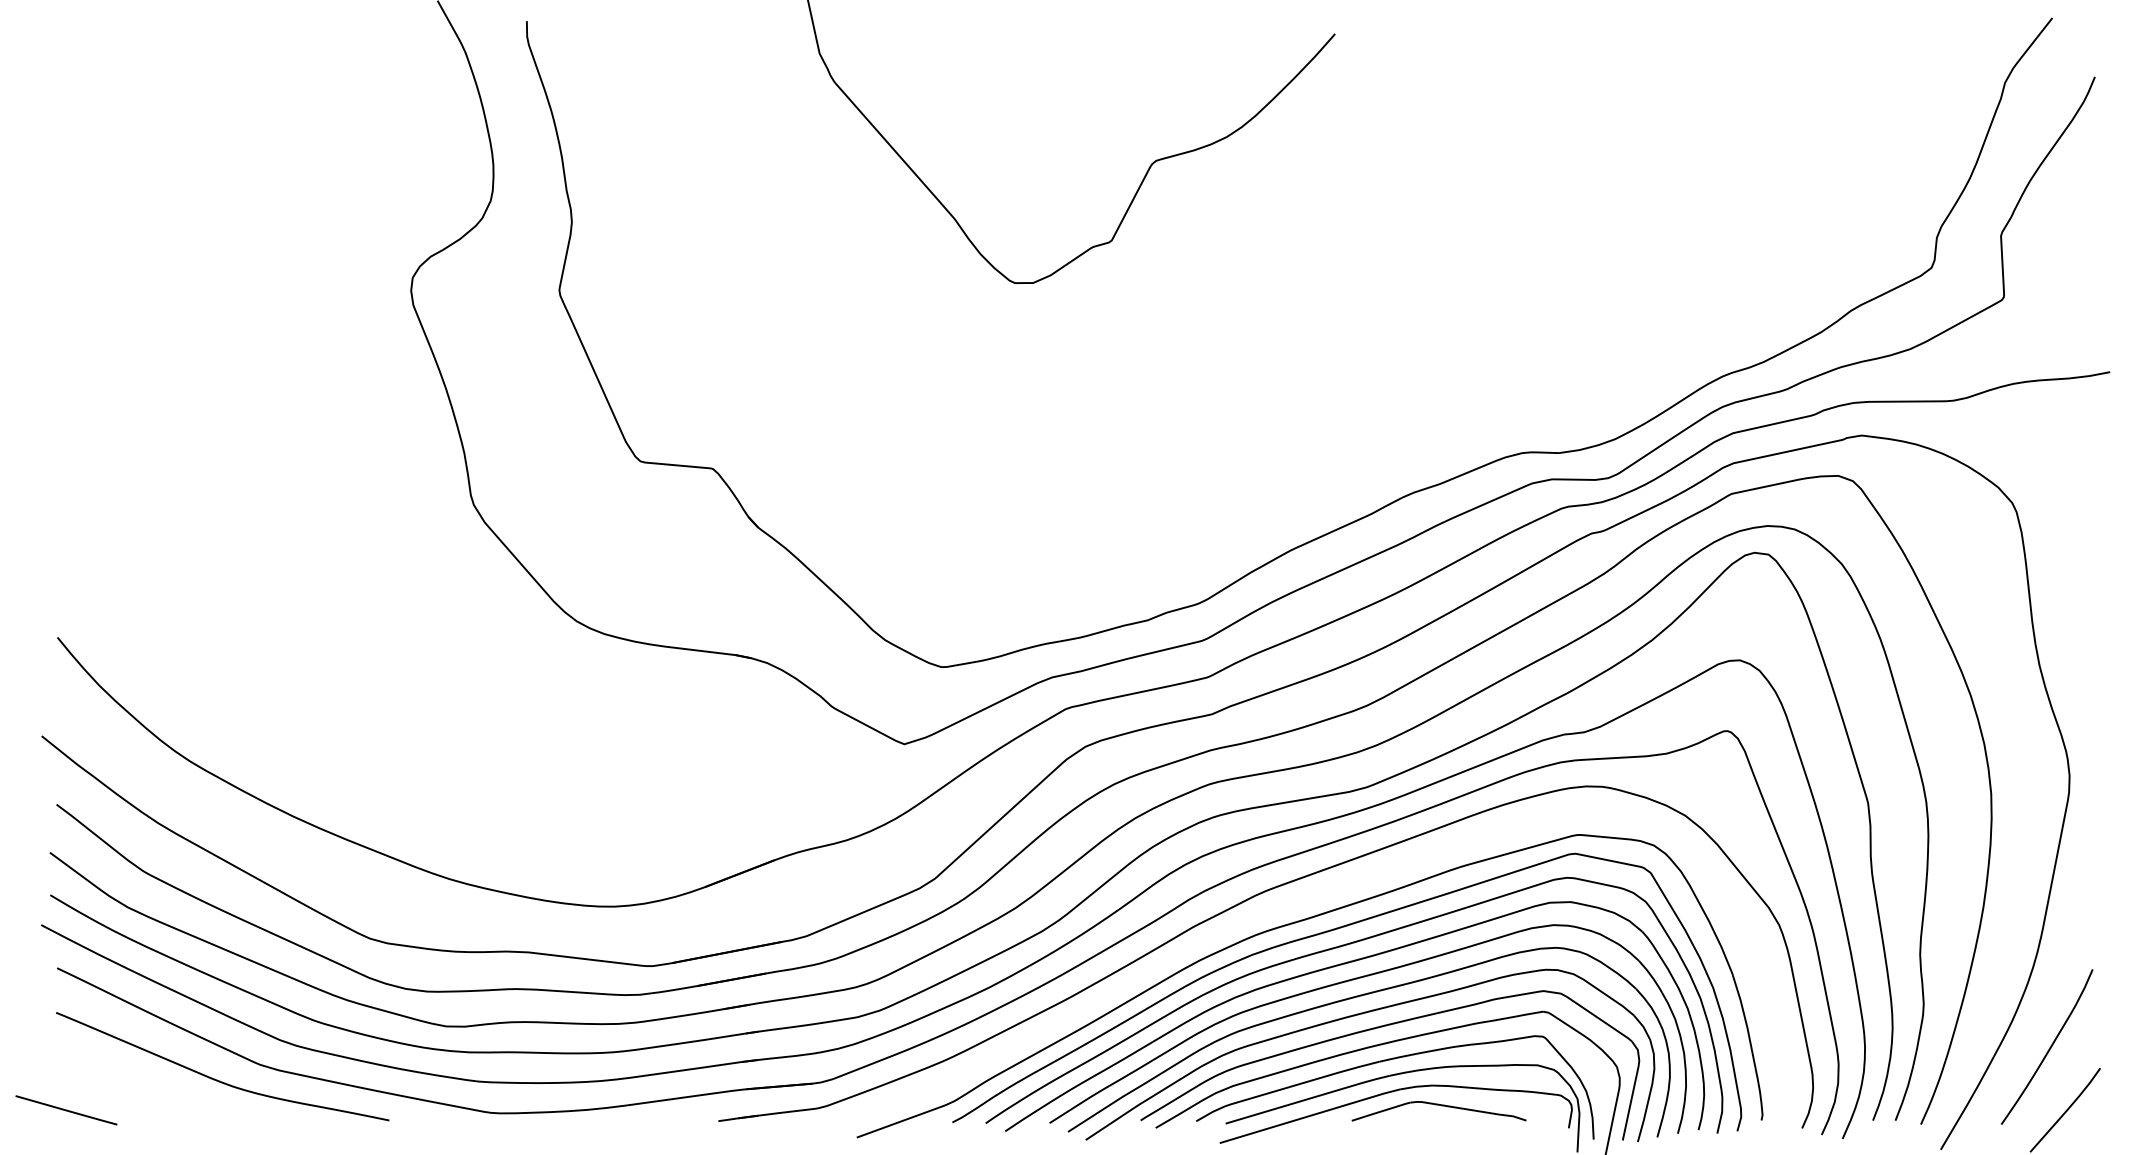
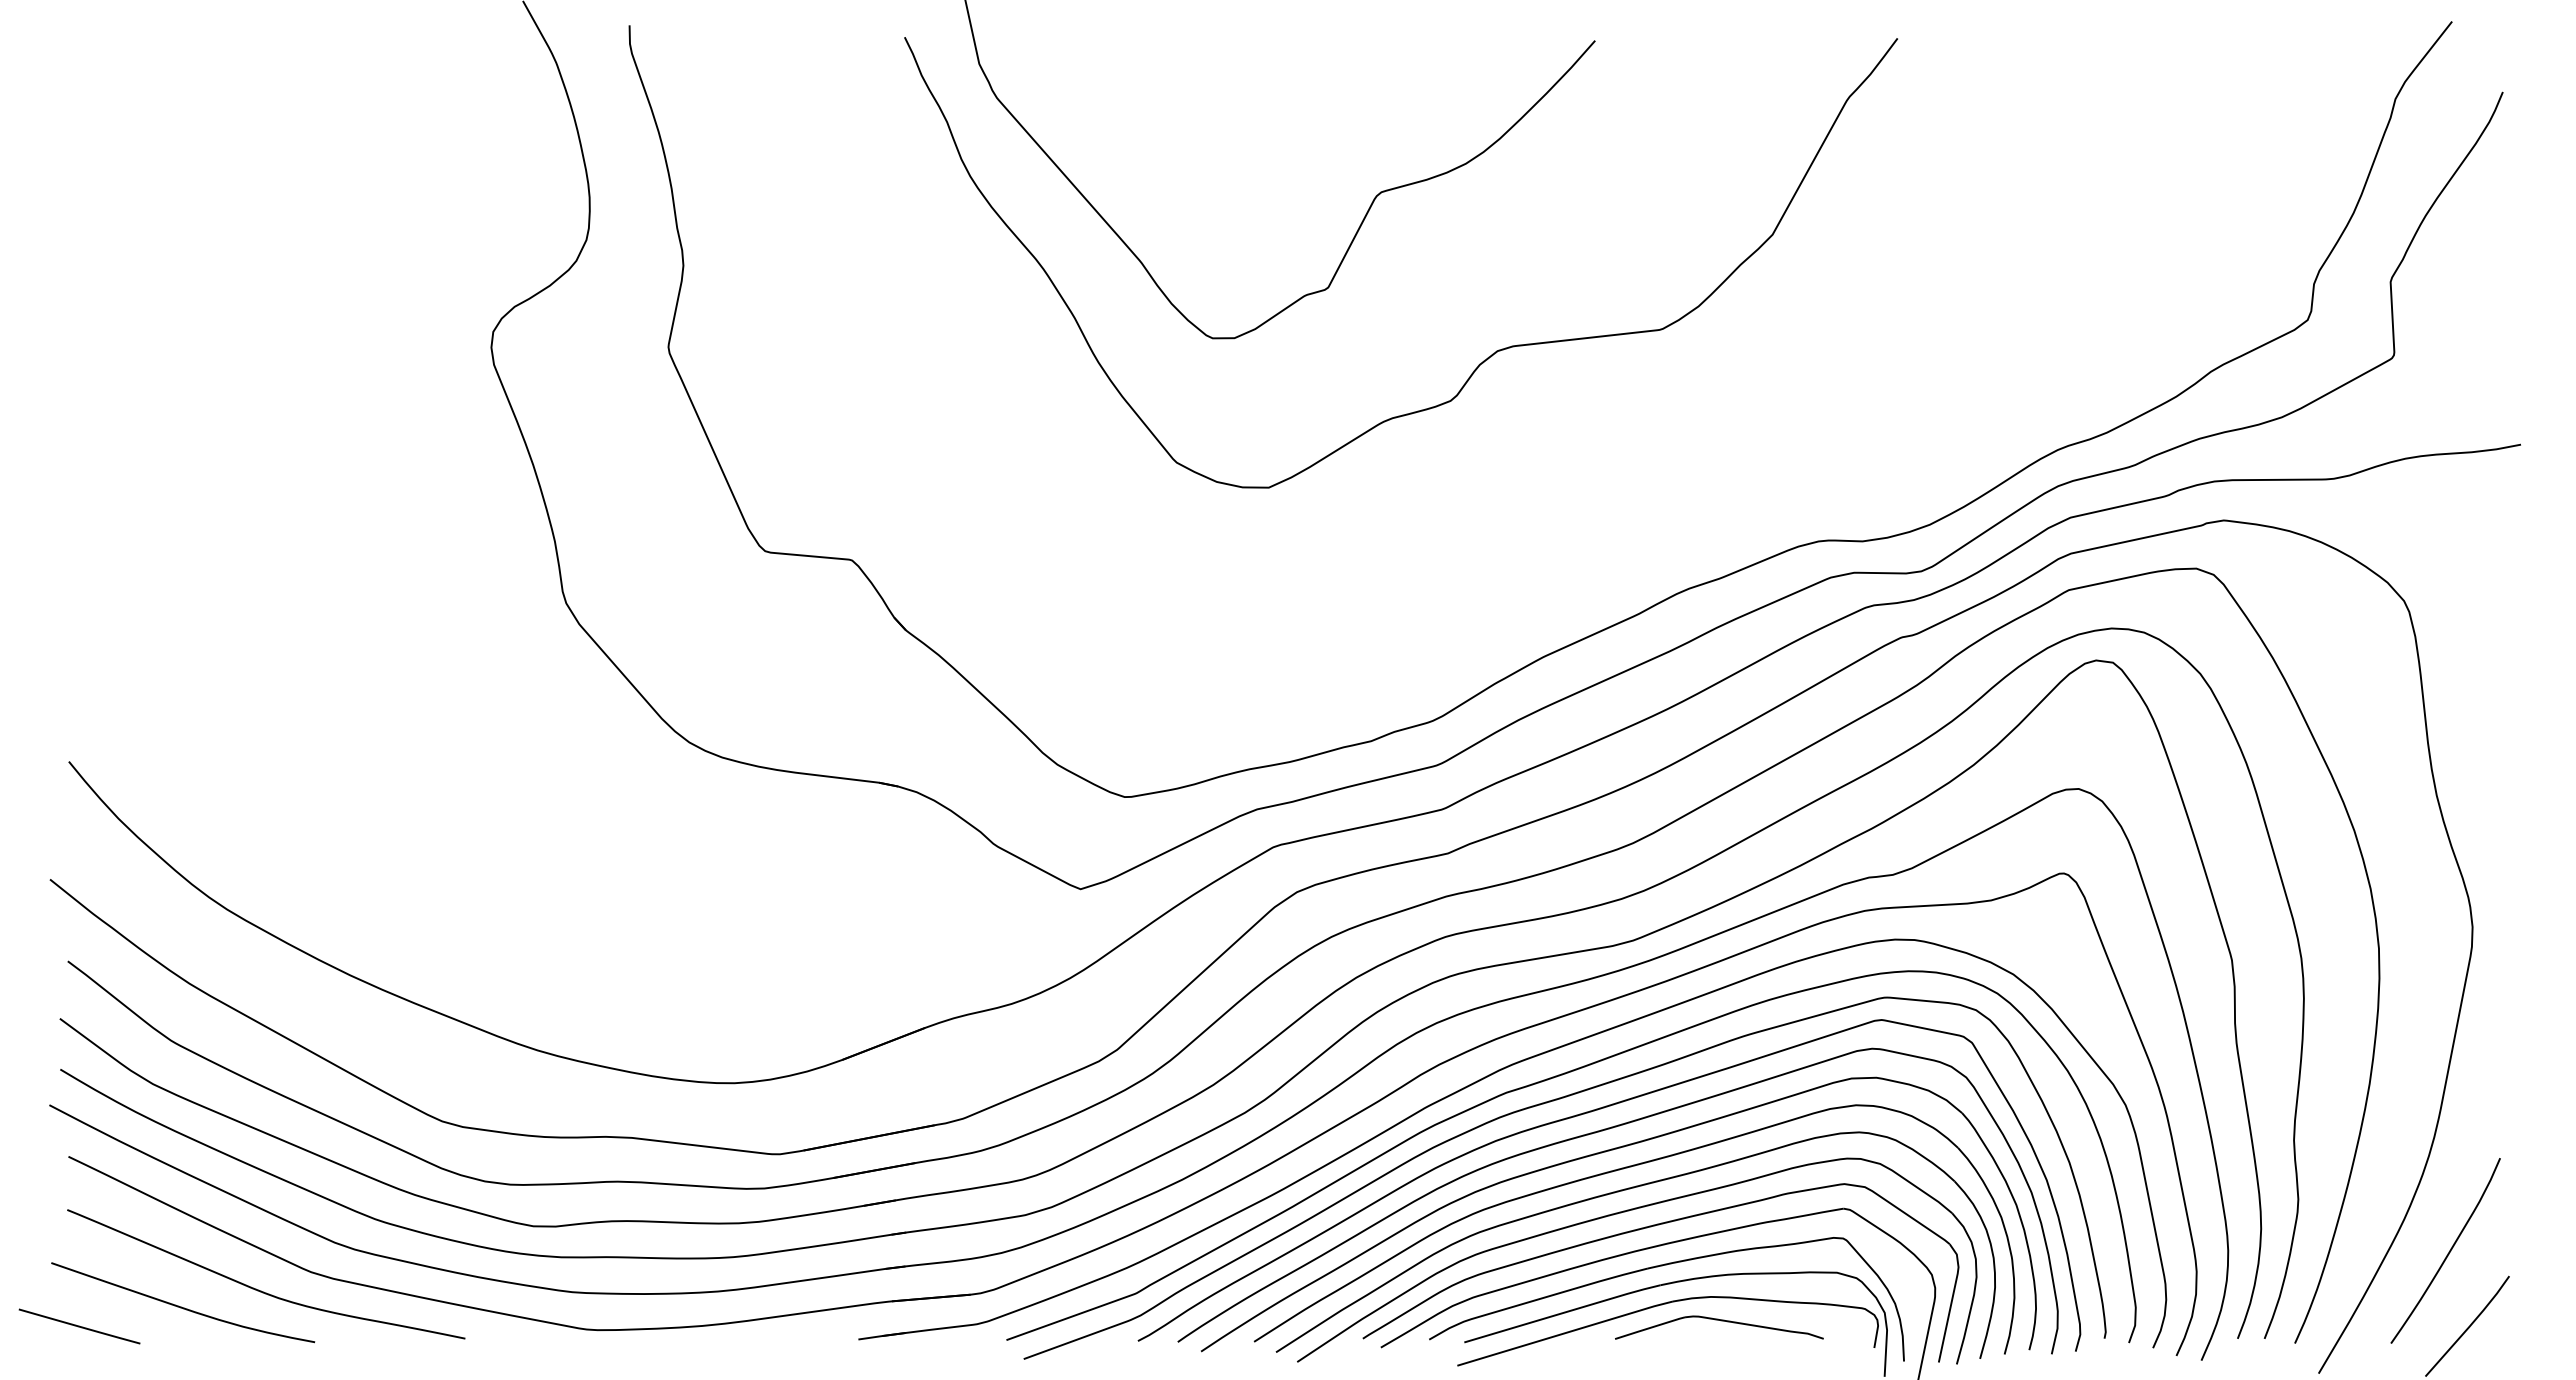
curve: (1238, 304) -> (1479, 363), added
curve: (1293, 905) -> (1545, 1081), added
curve: (151, 1093) -> (181, 1306), added

